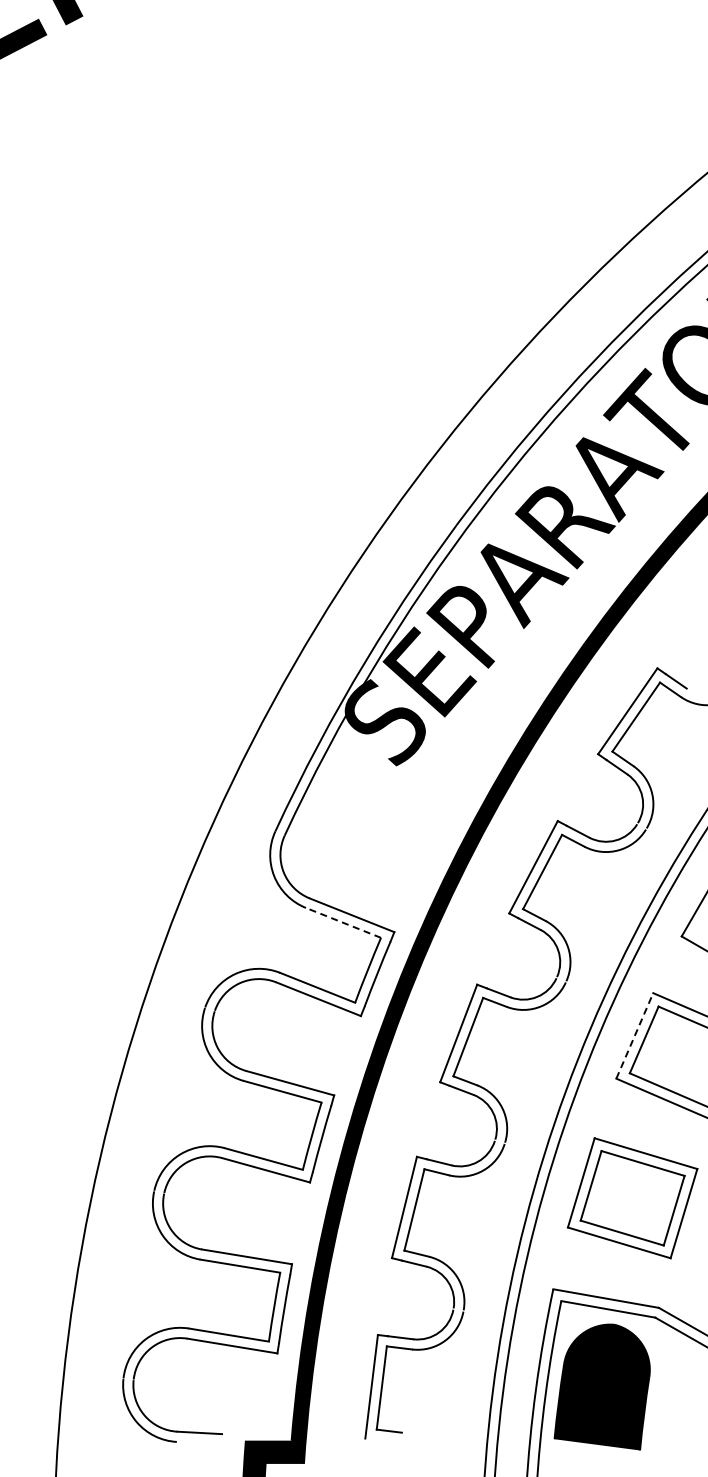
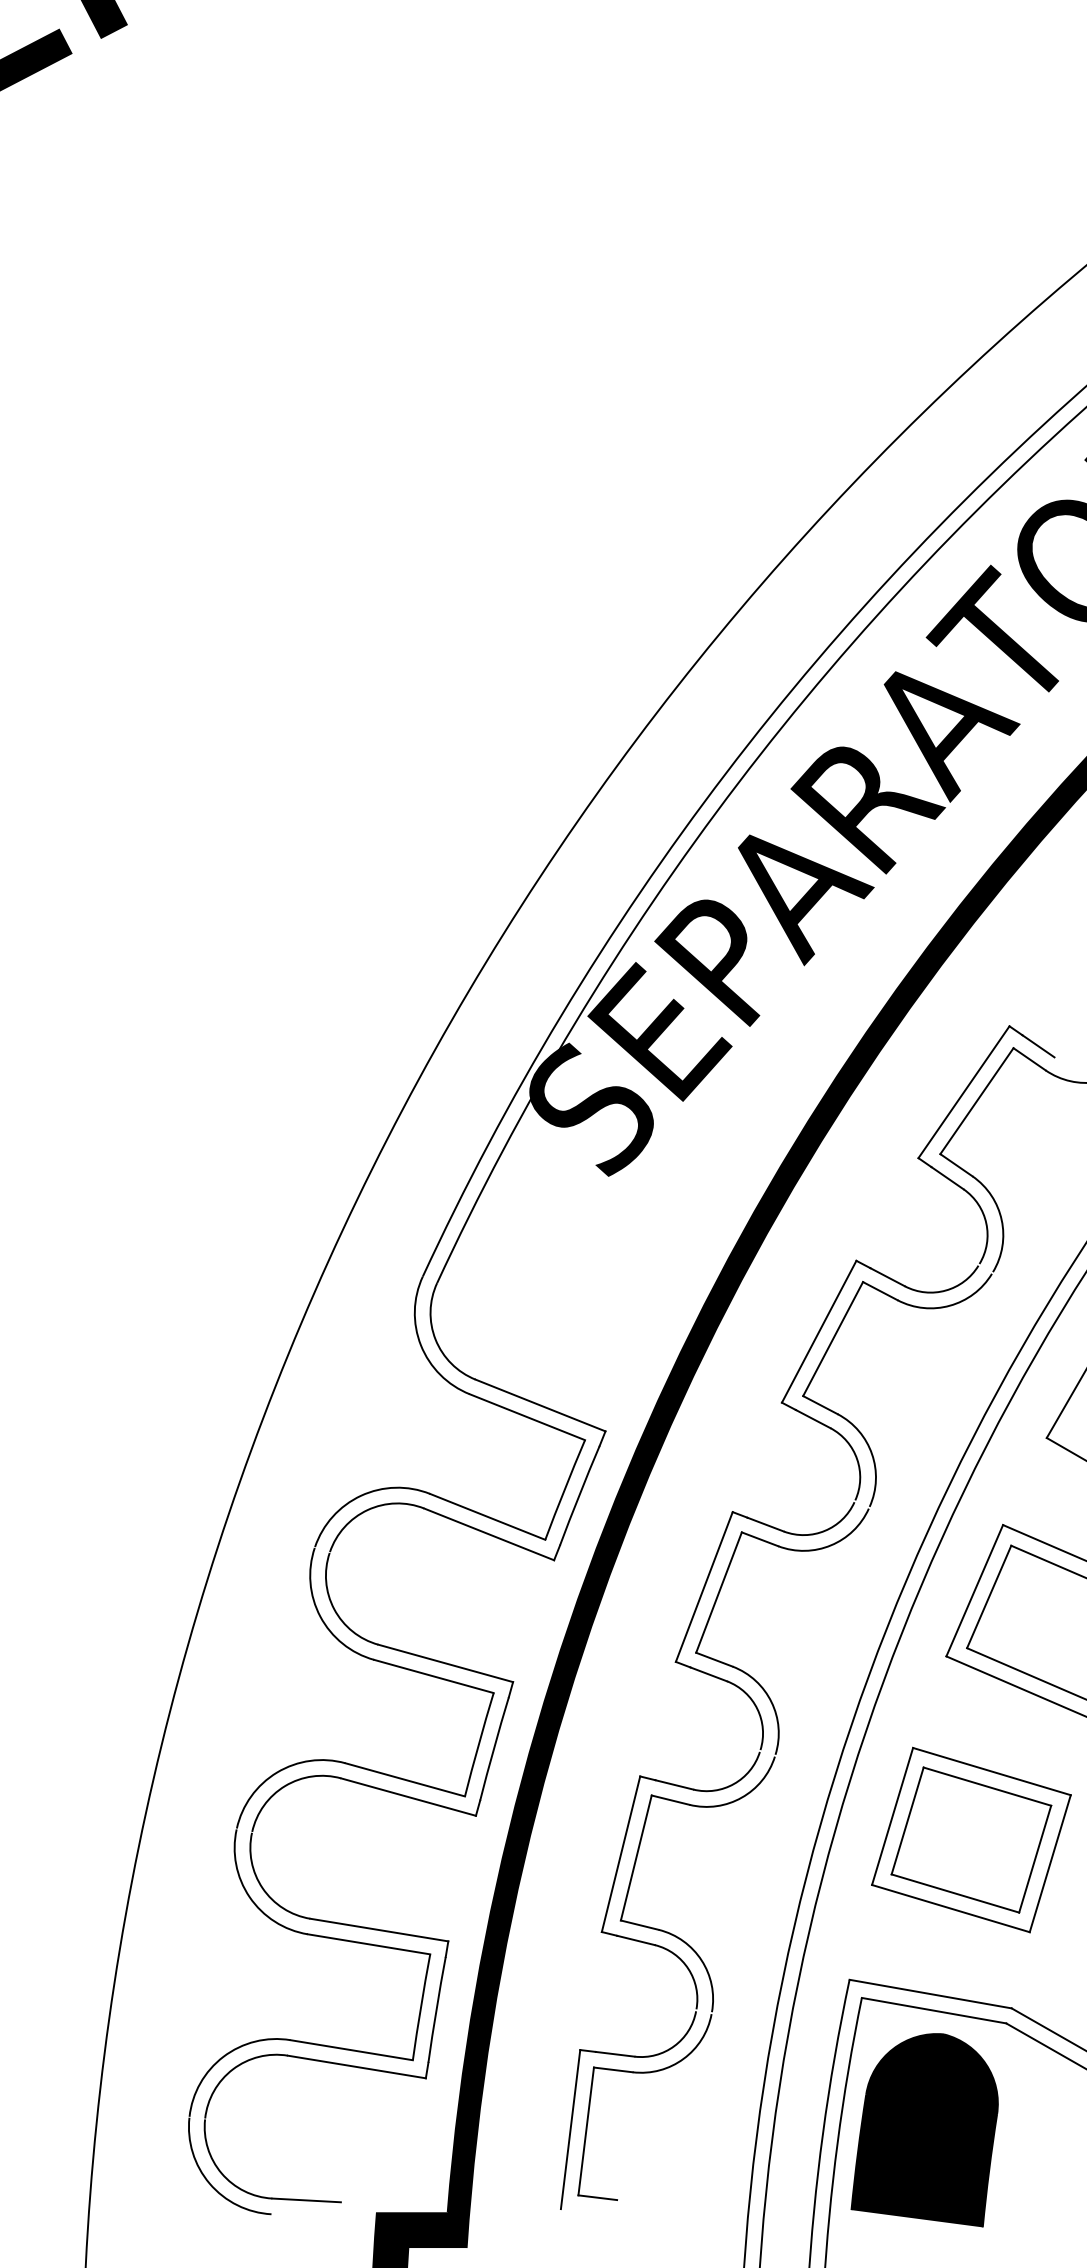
line: (343, 922) -> (527, 1416), dashed -> solid
line: (634, 1035) -> (974, 1590), dashed -> solid

